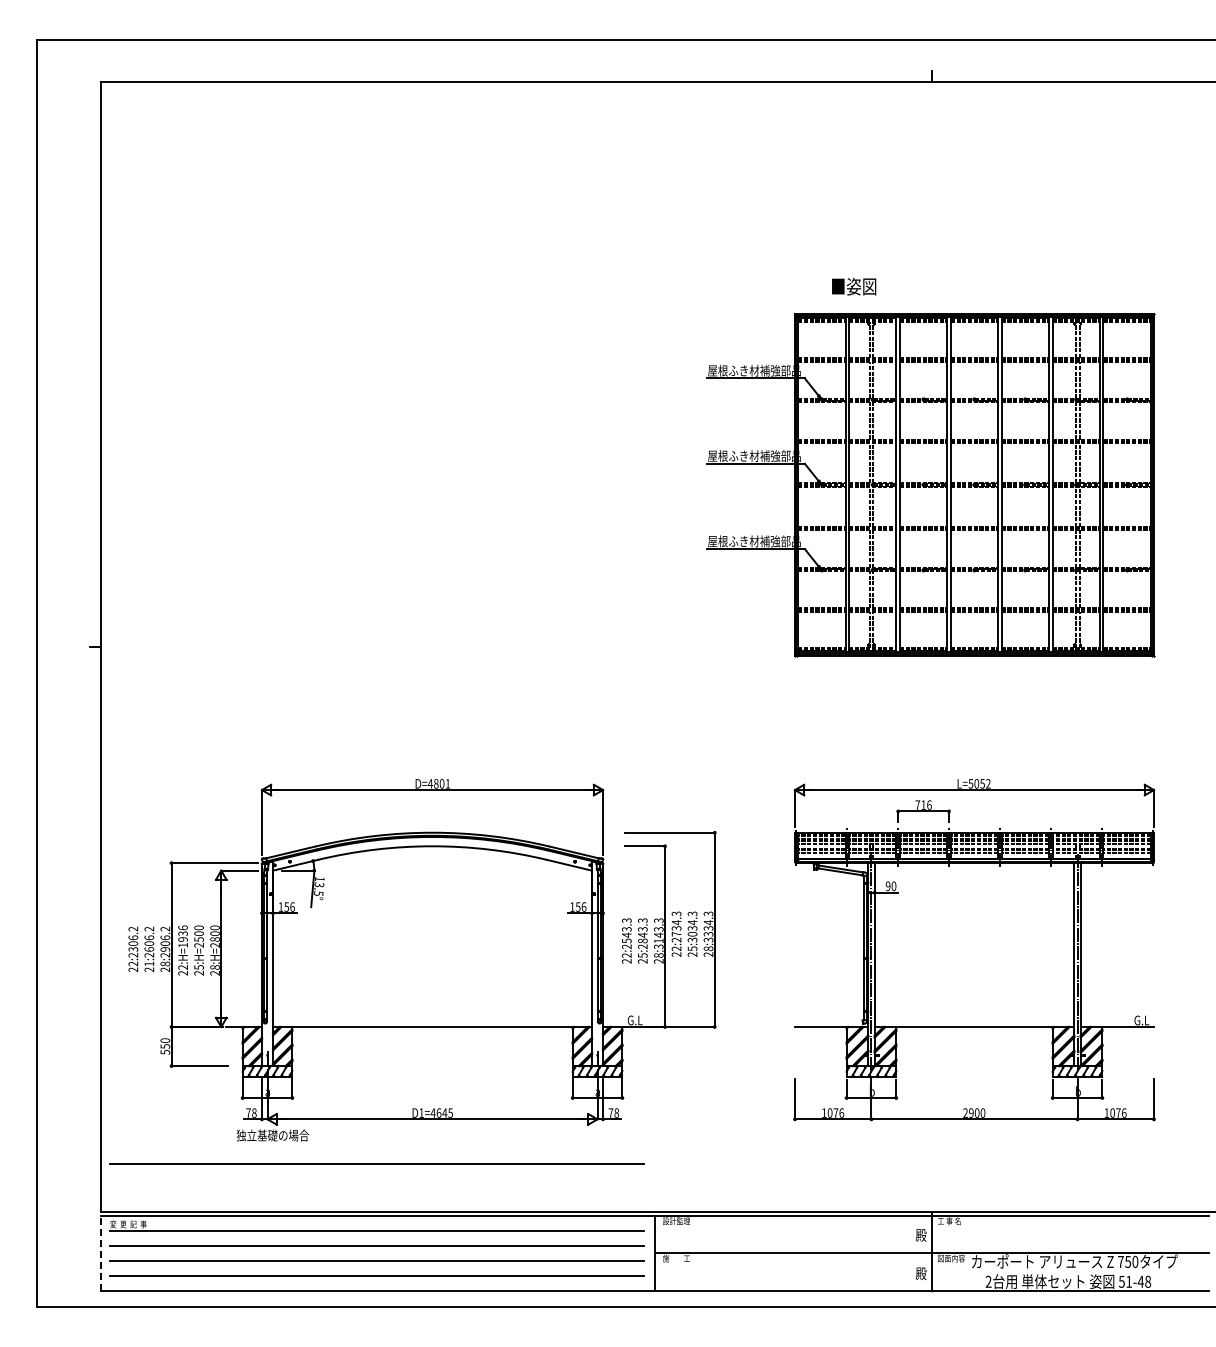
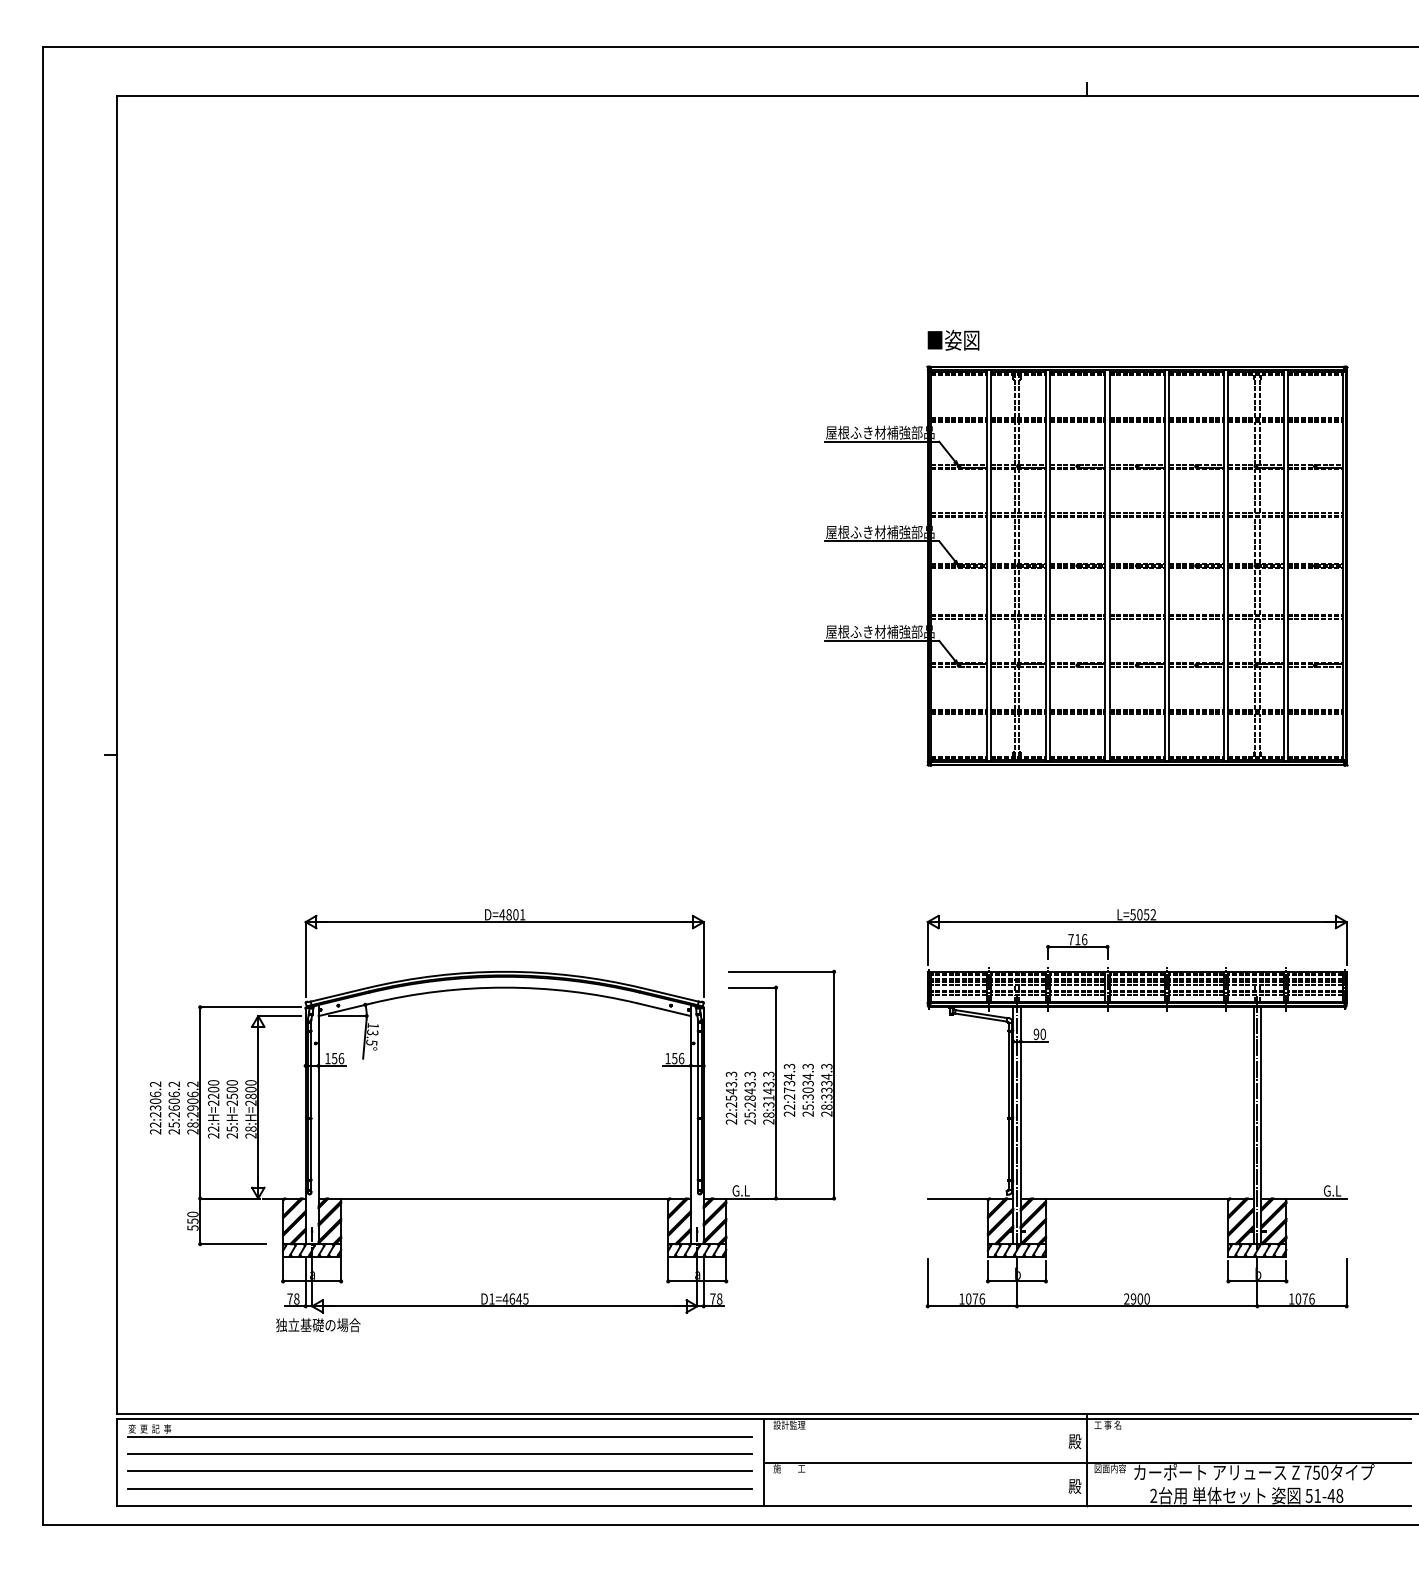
text: (854, 286) -> (953, 340), moved
text: (182, 936) -> (212, 1092), 22:H=1936 -> 22:H=2200
text: (149, 963) -> (174, 1124), 21:2606.2 -> 25:2606.2
line: (376, 1163) -> (439, 1357), removed
line: (100, 1252) -> (117, 1461), dashed -> solid

